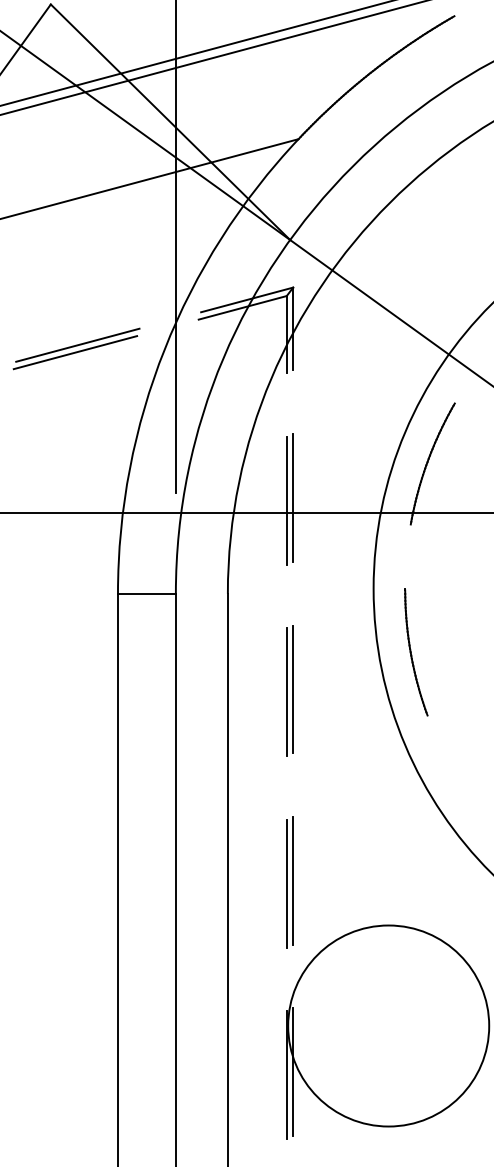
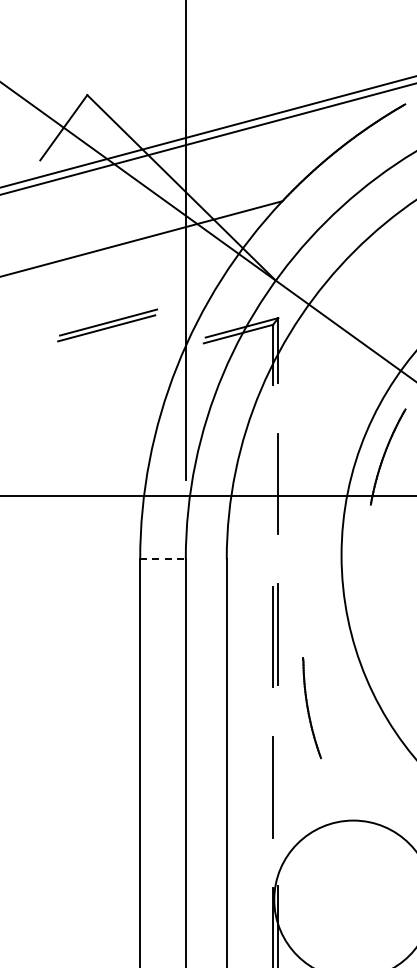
part: (76, 349) -> (107, 325), moved
line: (287, 500) -> (273, 485), removed
line: (147, 594) -> (163, 559), solid -> dashed
part: (416, 652) -> (312, 708), moved
line: (293, 880) -> (278, 785), removed

